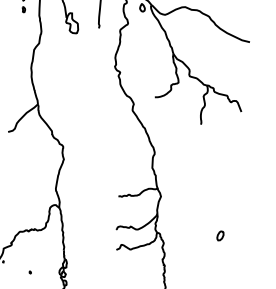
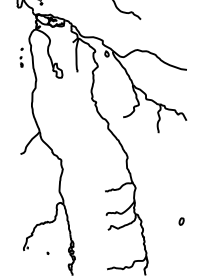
part: (220, 235) -> (181, 221), moved

